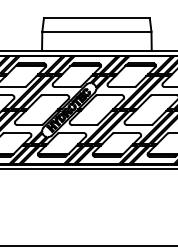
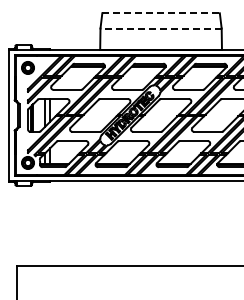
line: (97, 18) -> (161, 13), solid -> dashed
line: (97, 31) -> (161, 28), solid -> dashed

